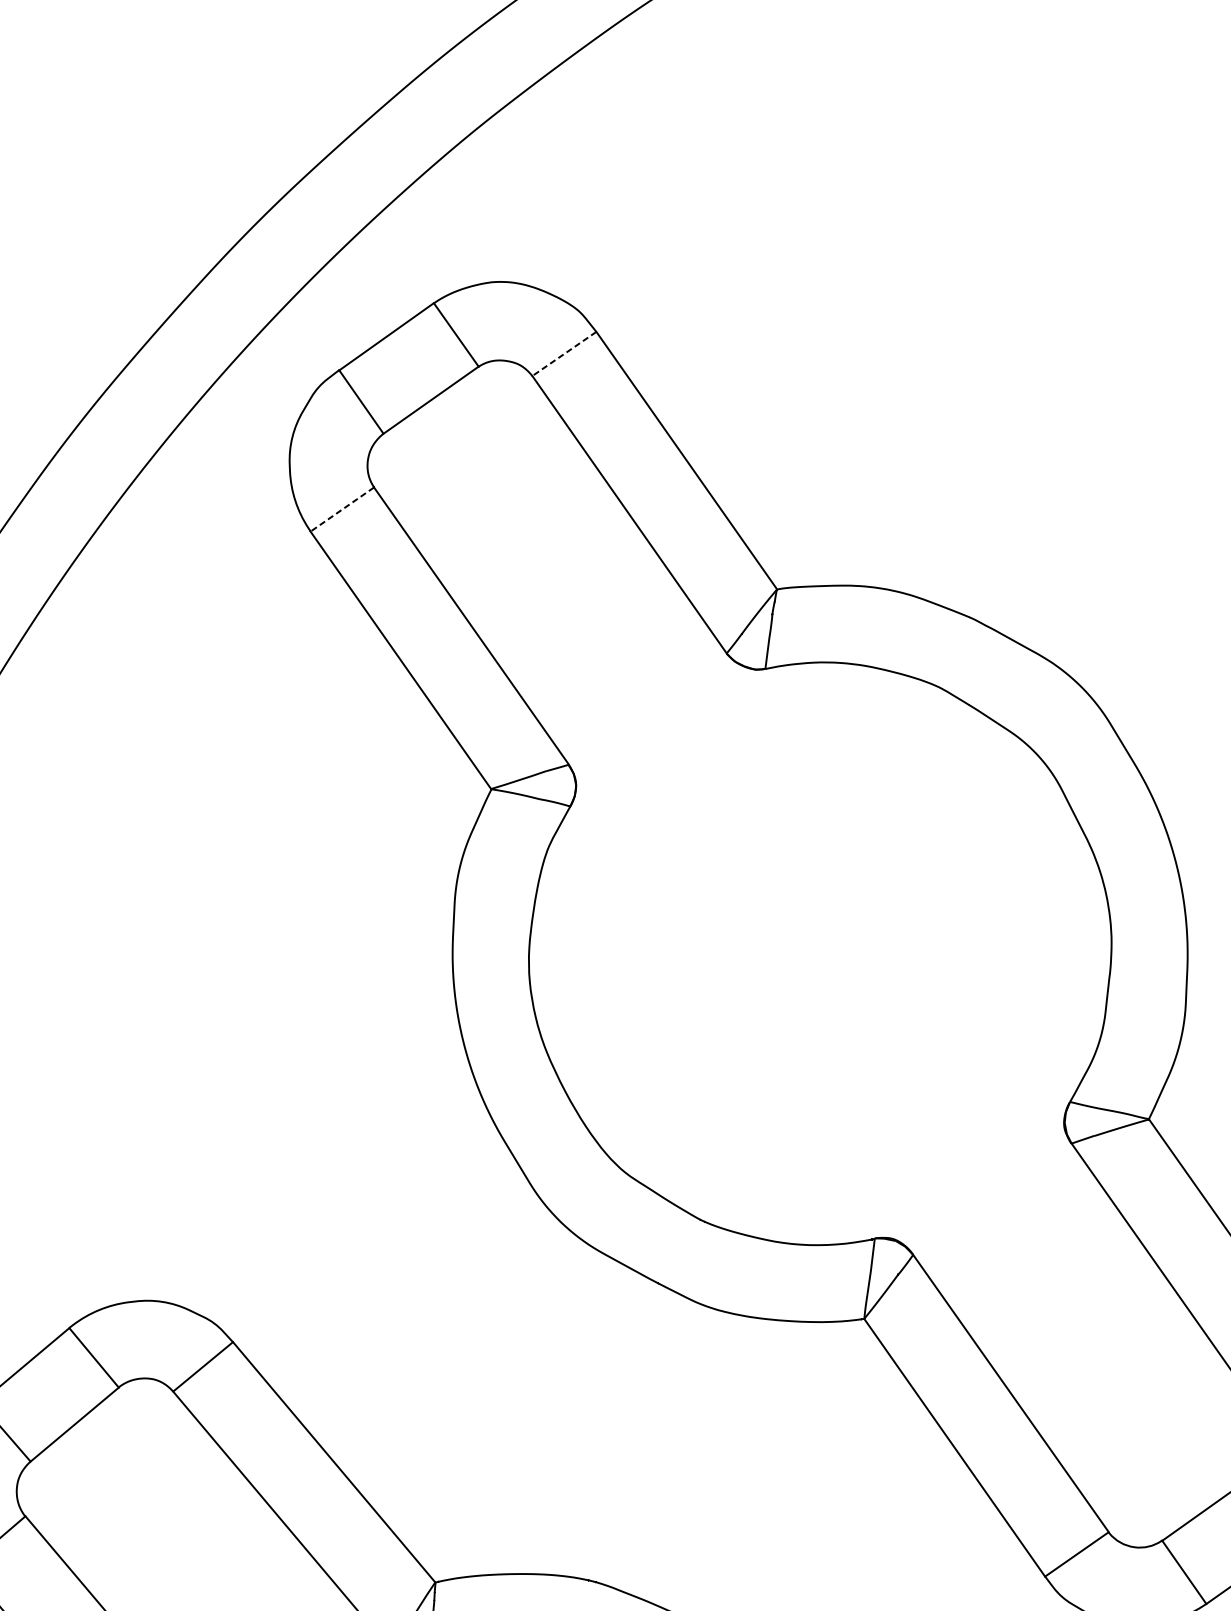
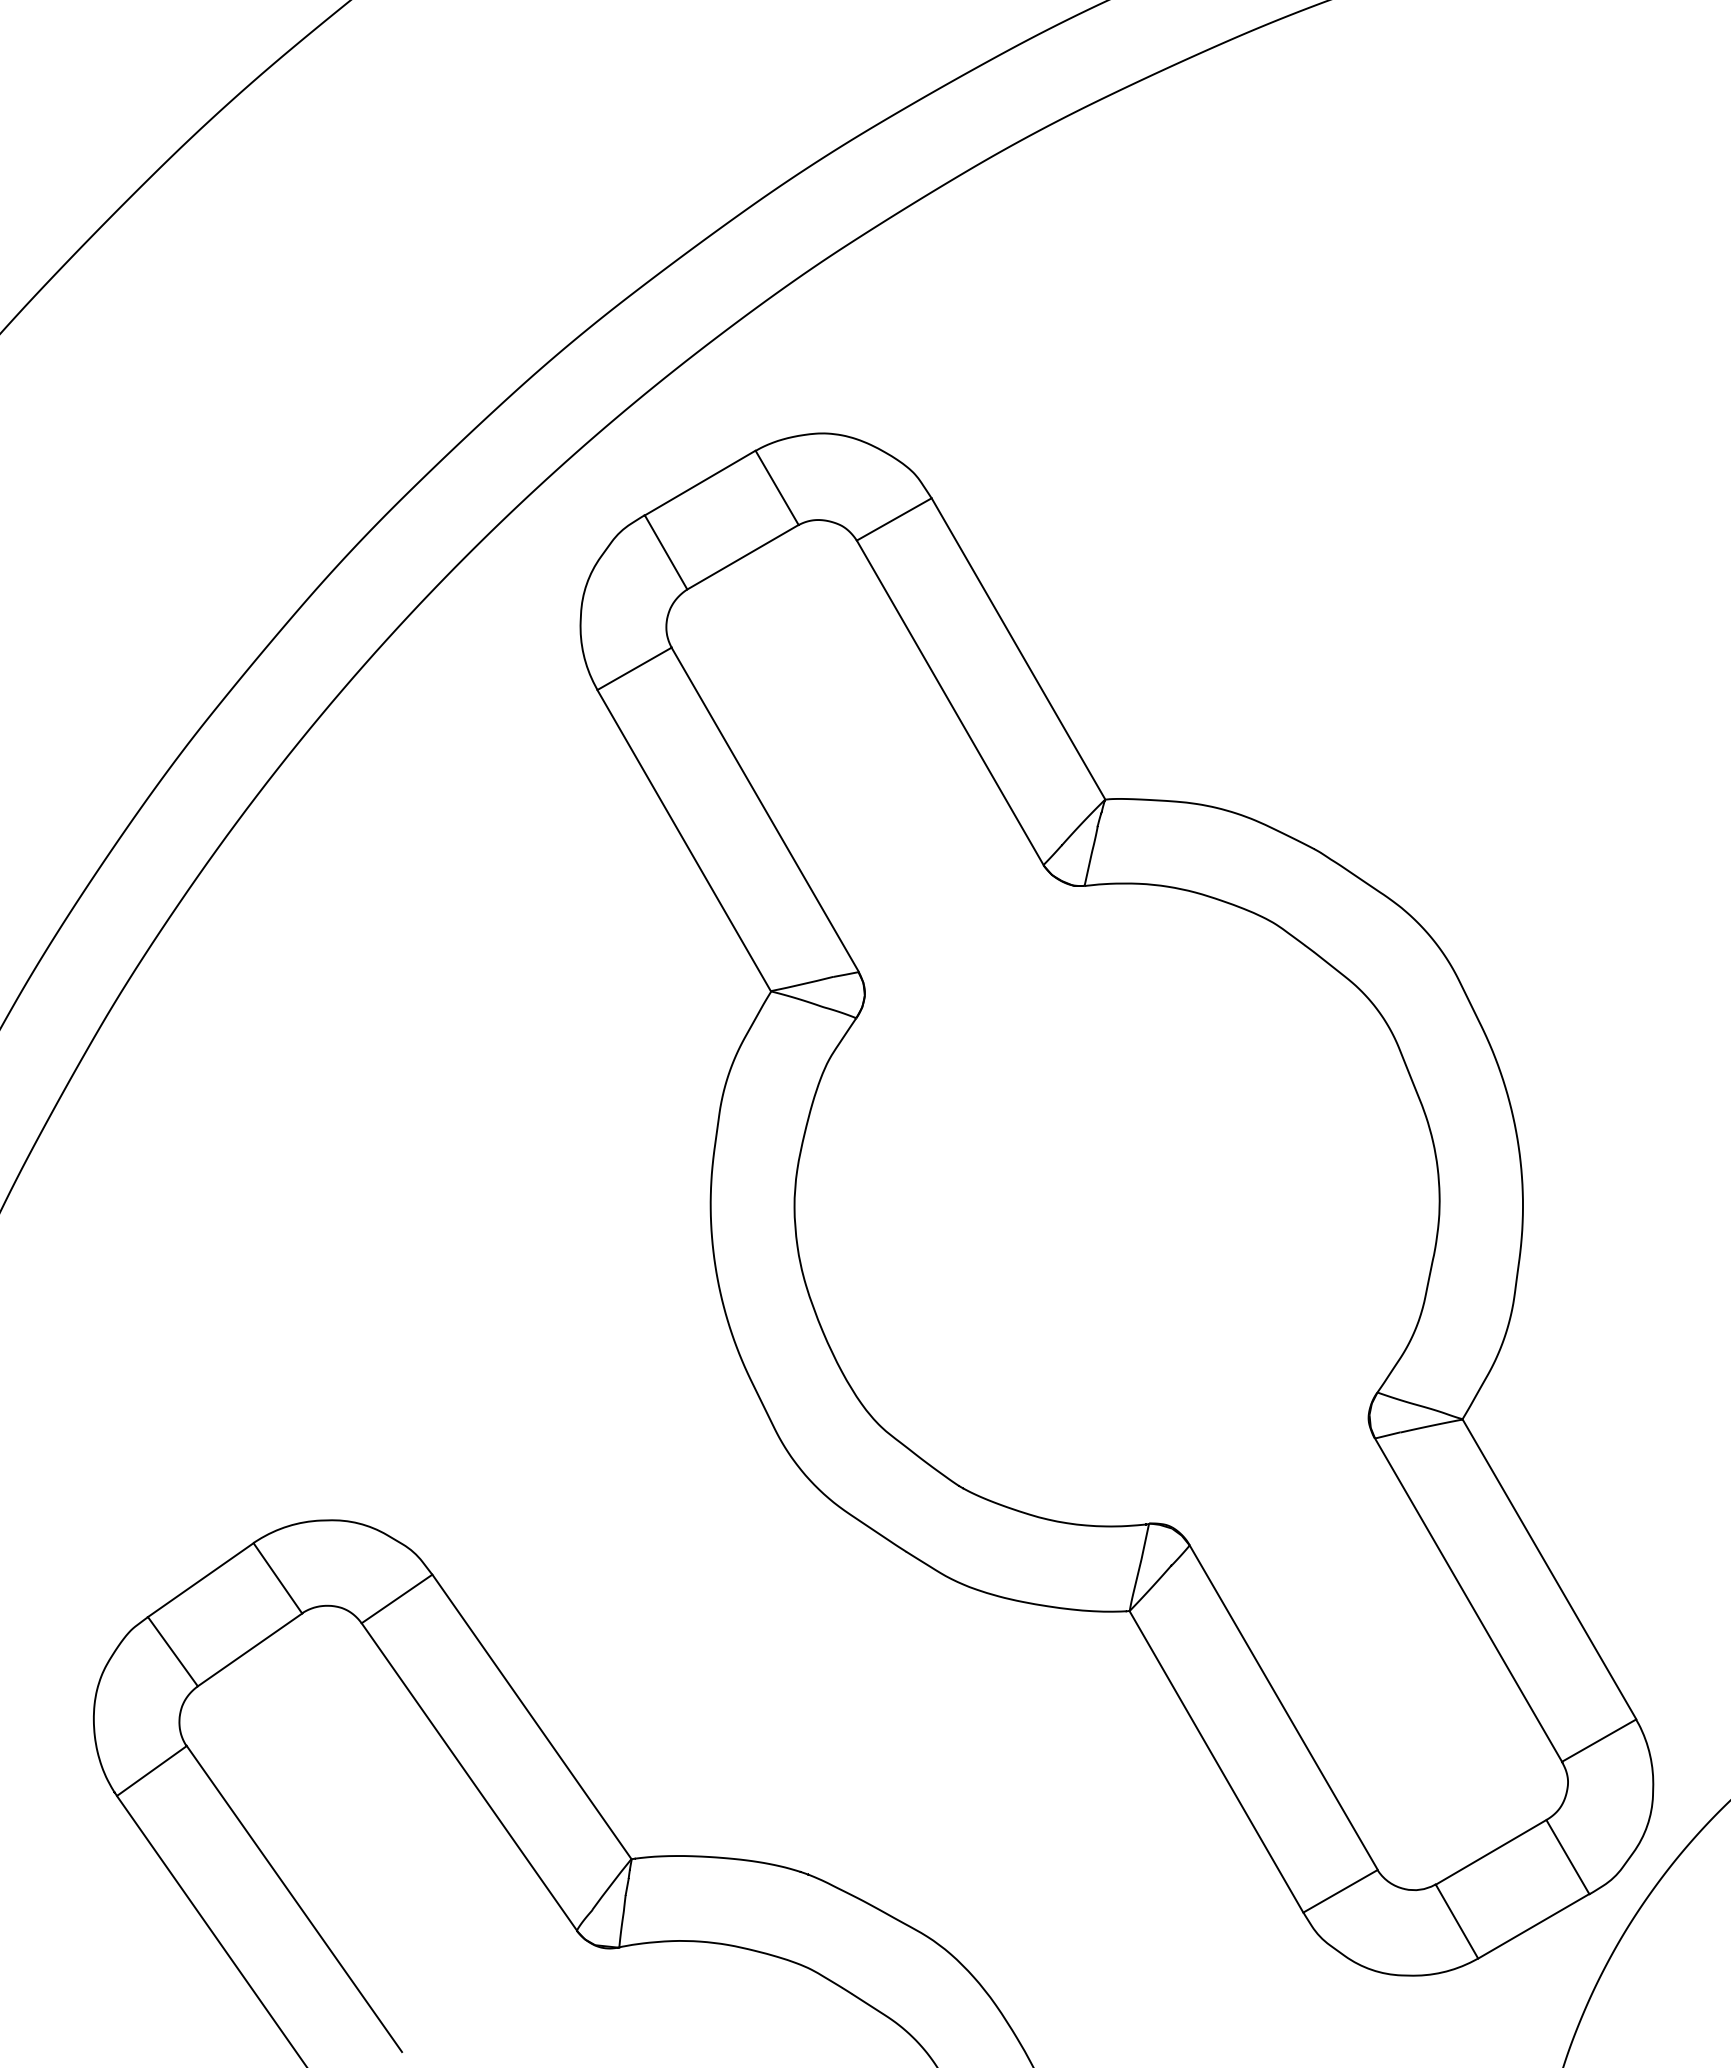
line: (564, 354) -> (894, 519), dashed -> solid
line: (342, 509) -> (634, 668), dashed -> solid

